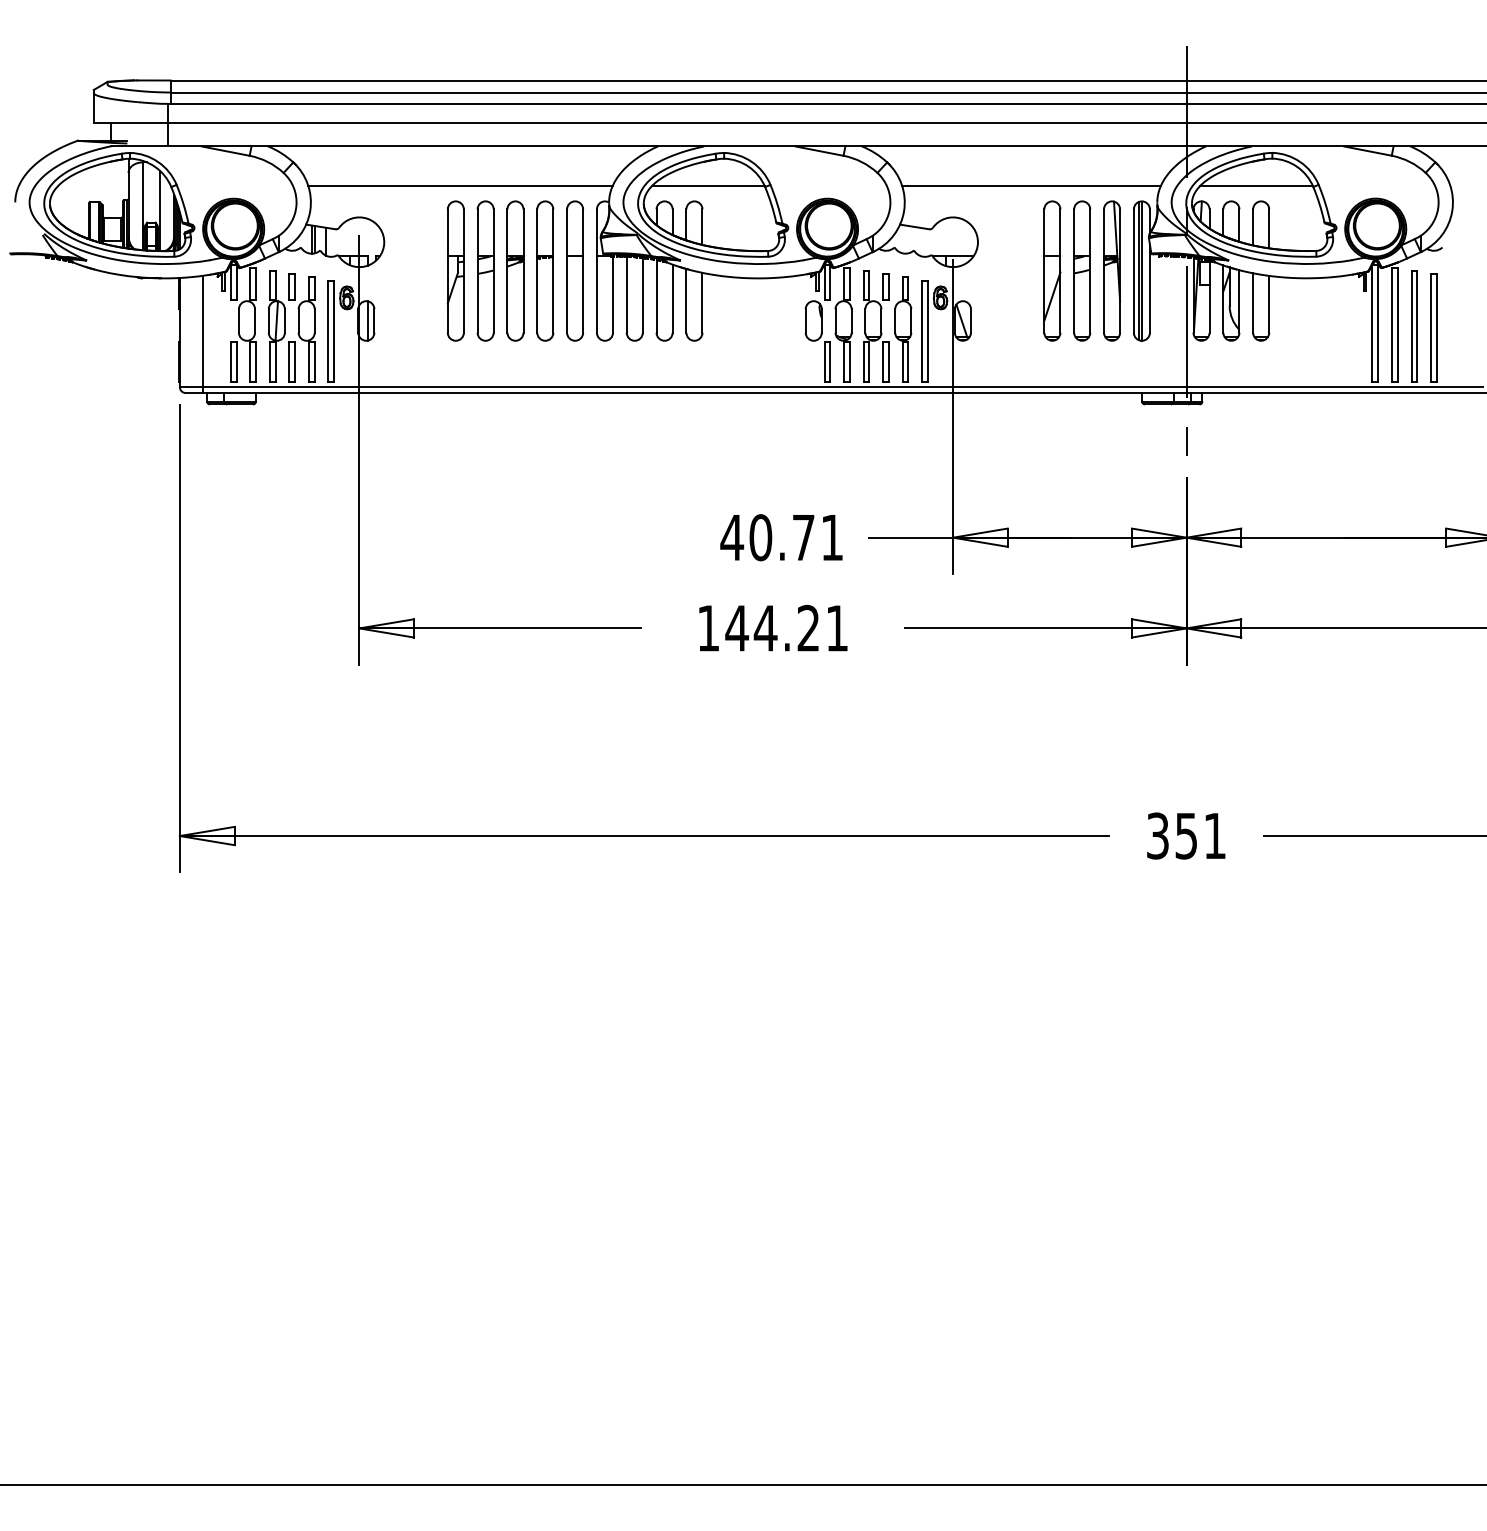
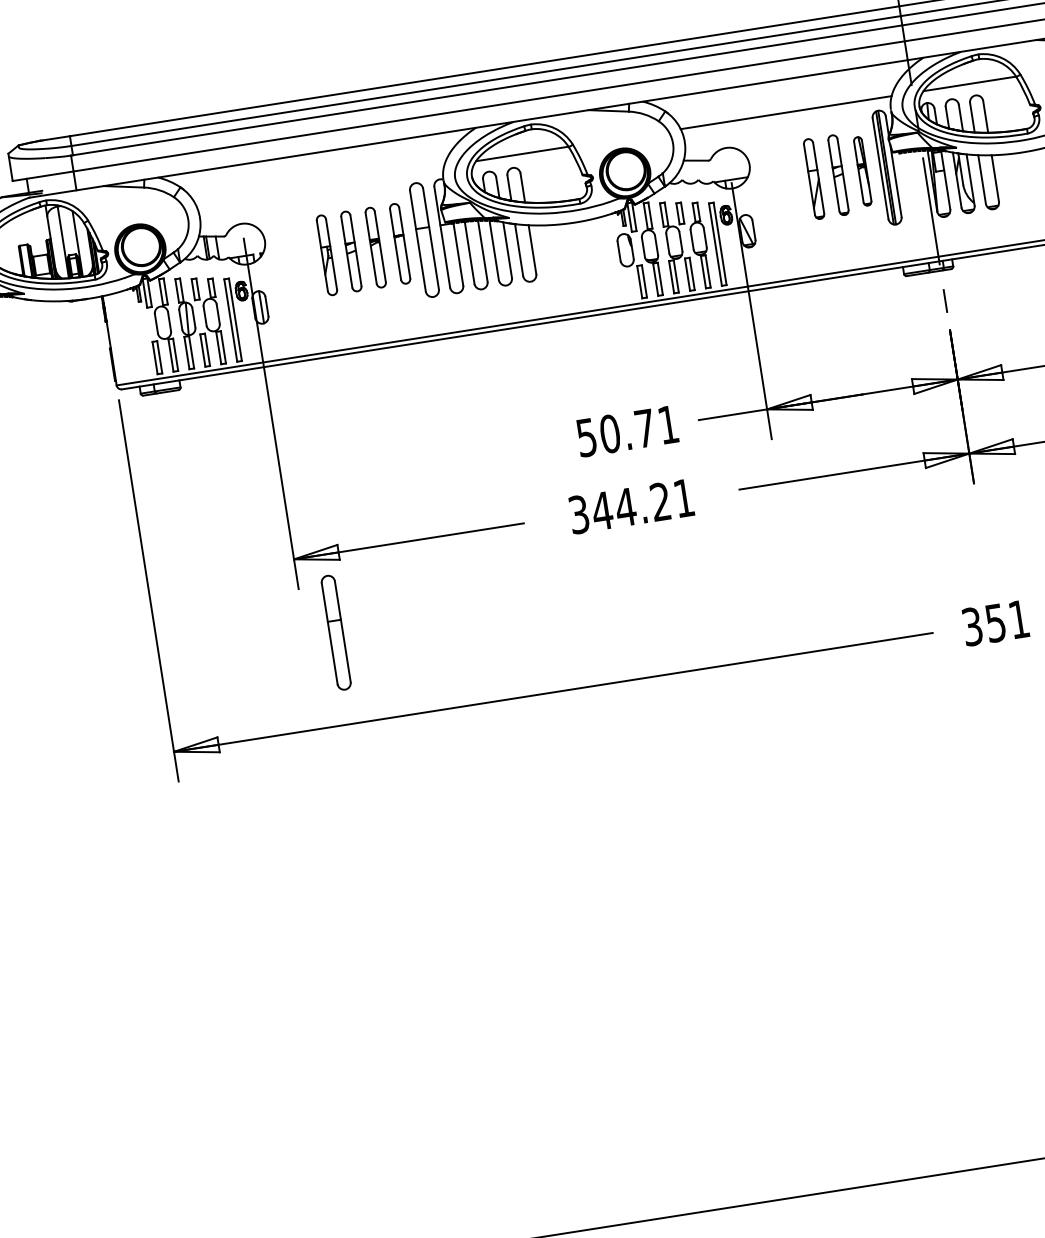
line: (460, 186) -> (320, 185), removed
part: (455, 270) -> (326, 254), size x0.7
part: (485, 270) -> (351, 251), size x0.7
part: (515, 270) -> (375, 247), size x0.7
part: (545, 270) -> (400, 243), size x0.7
part: (1052, 270) -> (814, 178), size x0.7
part: (1082, 270) -> (838, 174), size x0.7
part: (1111, 270) -> (862, 171), size x0.6
line: (202, 333) -> (128, 338), removed
text: (732, 538) -> (587, 438), 40.71 -> 50.71
text: (708, 627) -> (578, 513), 144.21 -> 344.21
part: (395, 723) -> (335, 632), added

